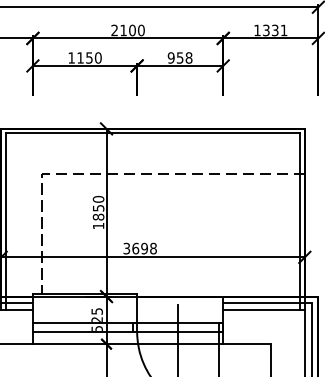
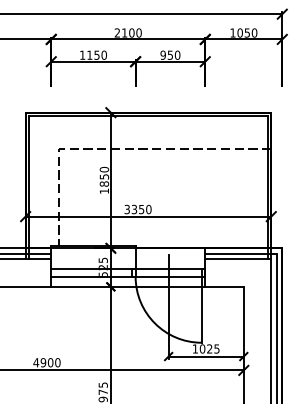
text: (275, 29) -> (247, 32), 1331 -> 1050
text: (188, 57) -> (177, 54), 958 -> 950
text: (144, 248) -> (141, 209), 3698 -> 3350

